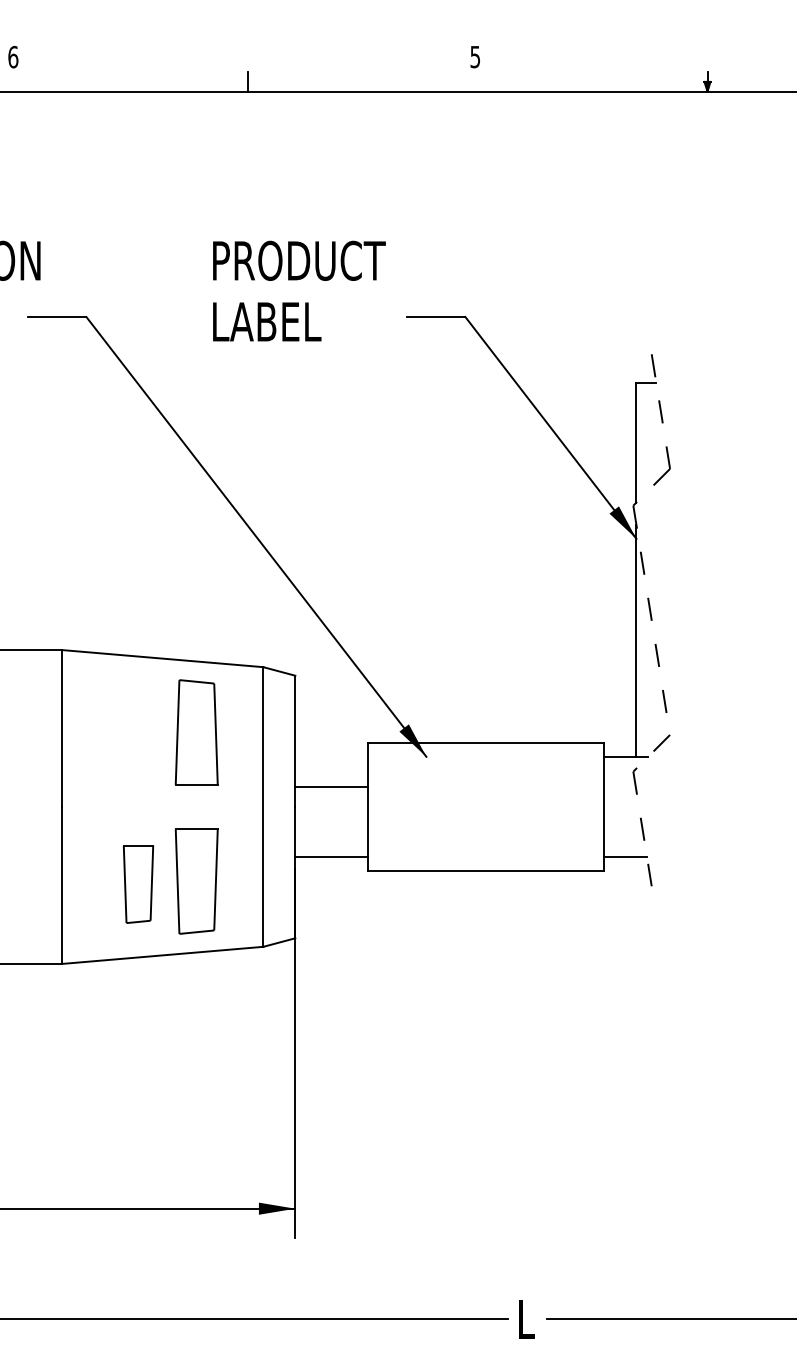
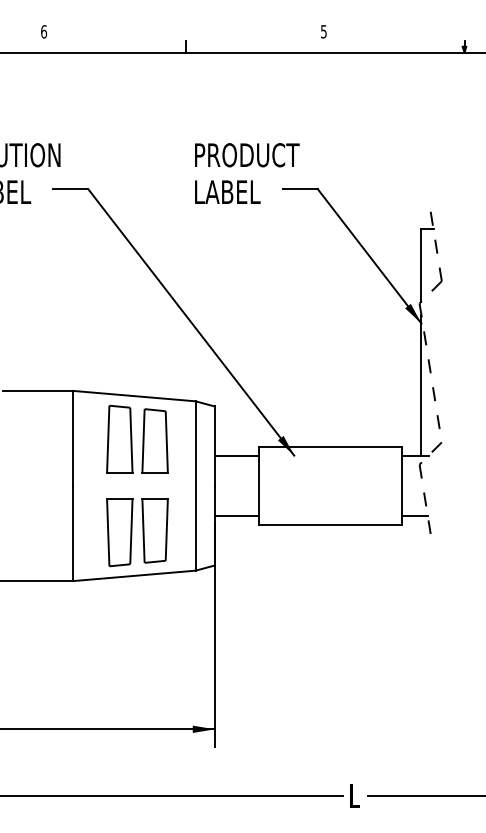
text: (299, 291) -> (247, 173), moved
part: (137, 728) -> (119, 438), added
line: (331, 786) -> (236, 455), moved
part: (137, 883) -> (119, 532), size x1.43

